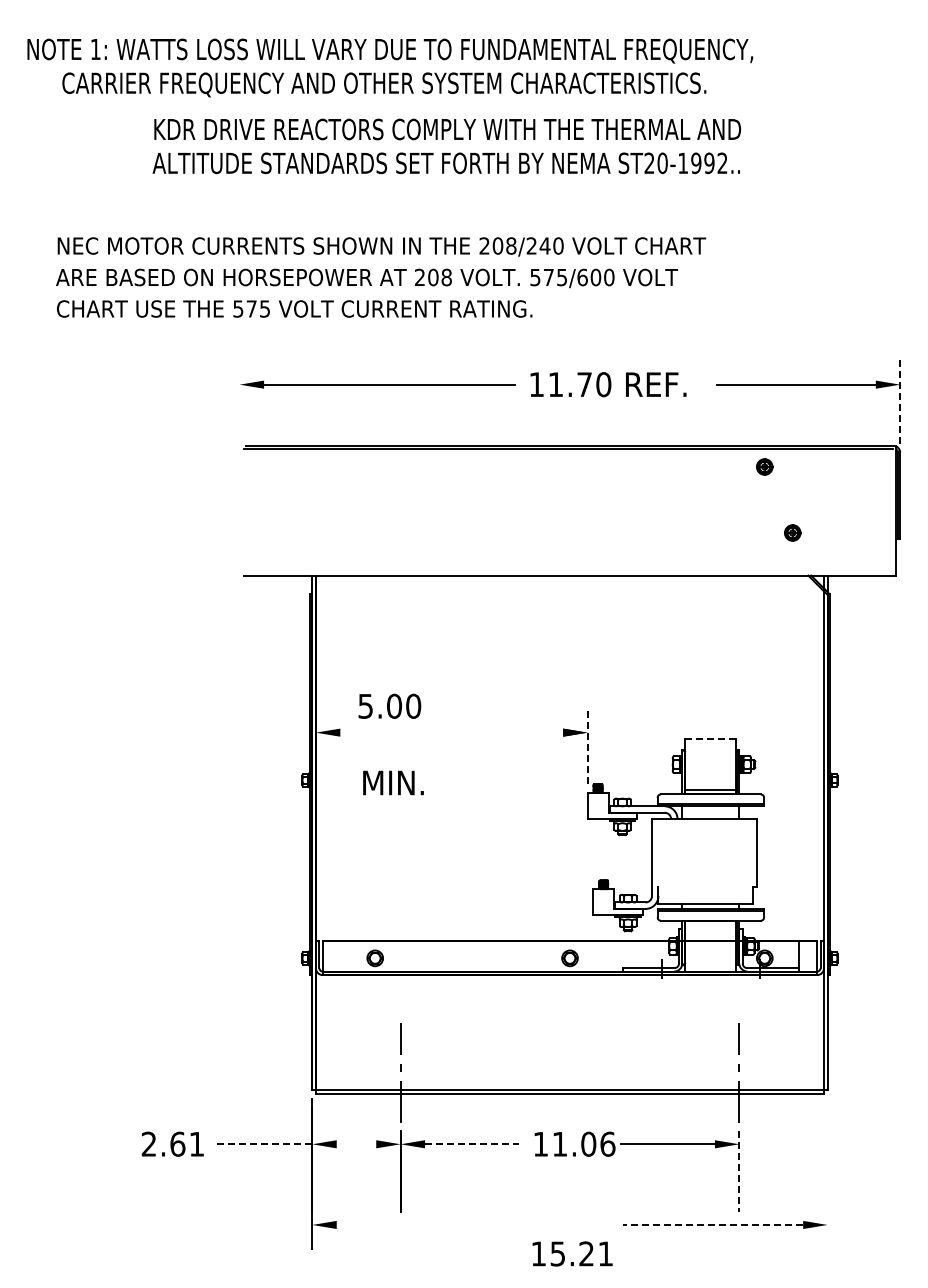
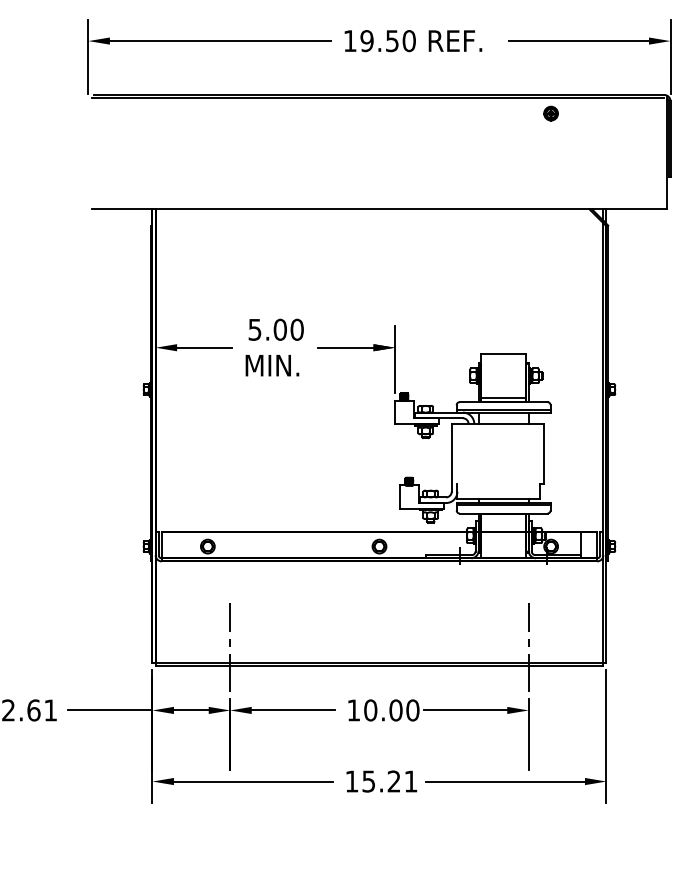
text: (569, 384) -> (379, 40), 11.70 -> 19.50
line: (900, 401) -> (670, 55), dashed -> solid
line: (239, 402) -> (88, 56), added
part: (792, 532) -> (575, 171), removed
text: (389, 705) -> (275, 329), moved
line: (371, 732) -> (204, 347), added
line: (531, 732) -> (345, 347), added
line: (710, 739) -> (503, 353), dashed -> solid
line: (587, 746) -> (394, 359), dashed -> solid
text: (393, 782) -> (272, 365), moved
text: (583, 1143) -> (391, 709), 11.06 -> 10.00
line: (264, 1144) -> (110, 710), dashed -> solid
line: (356, 1144) -> (191, 710), added
line: (472, 1144) -> (293, 710), dashed -> solid
line: (739, 1172) -> (528, 735), dashed -> solid
line: (827, 1173) -> (606, 736), added
line: (426, 1224) -> (253, 781), added
line: (712, 1224) -> (505, 781), dashed -> solid
text: (572, 1253) -> (381, 781), moved

